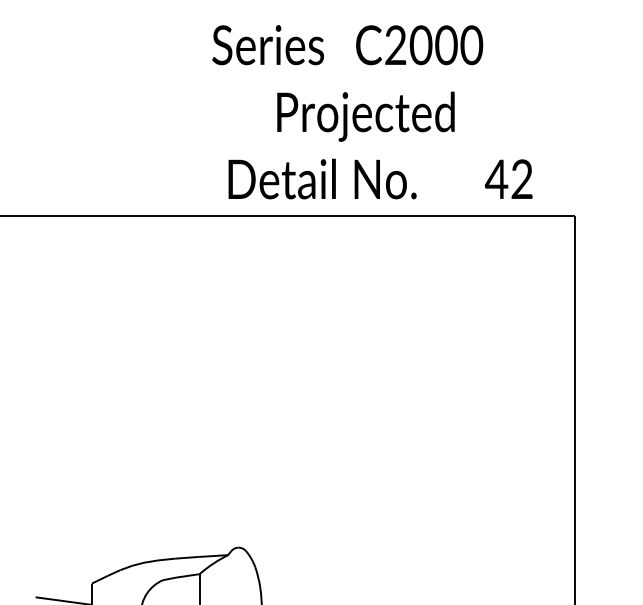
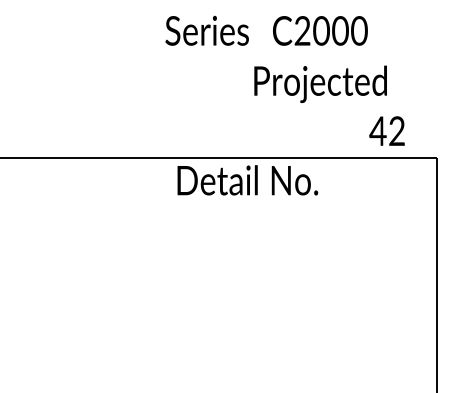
text: (365, 116) -> (320, 84), moved
text: (322, 178) -> (247, 179), moved

